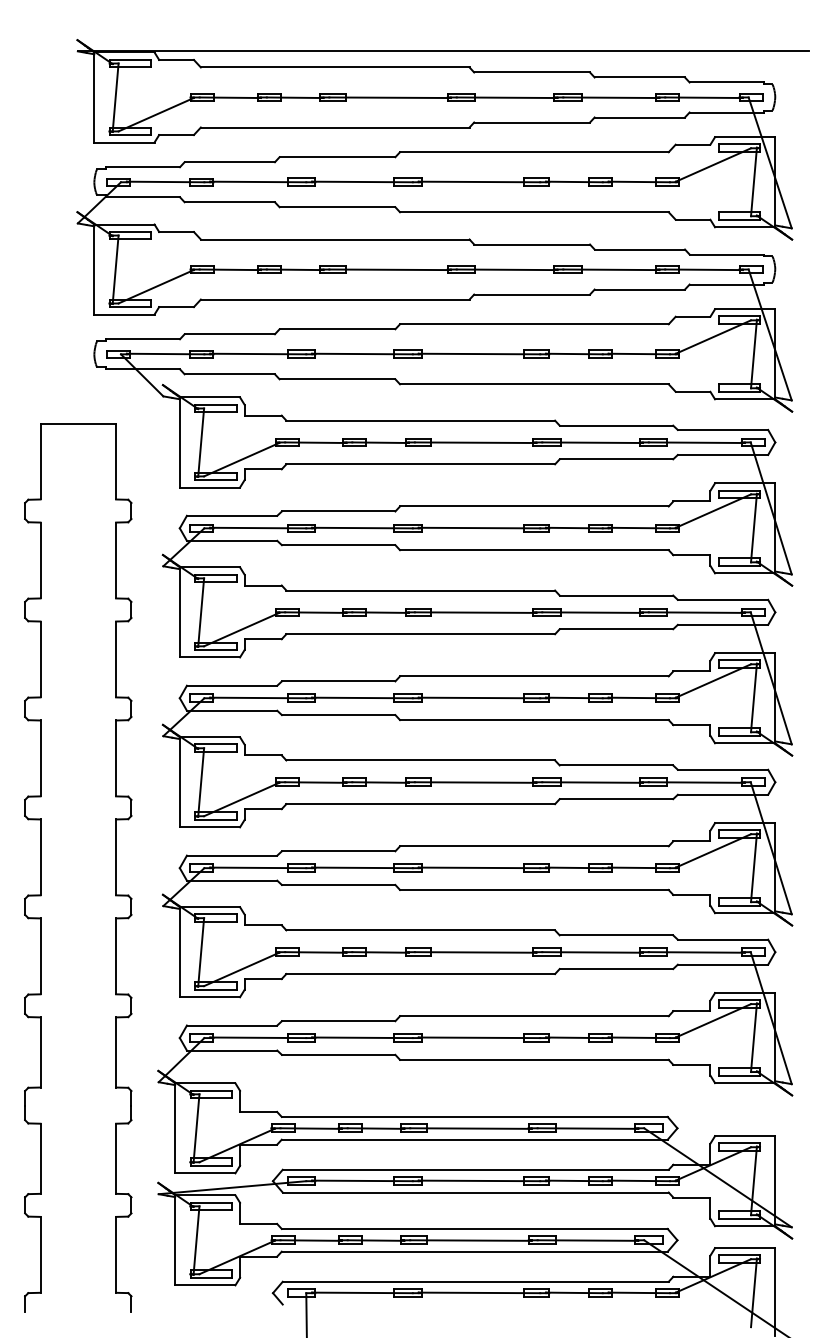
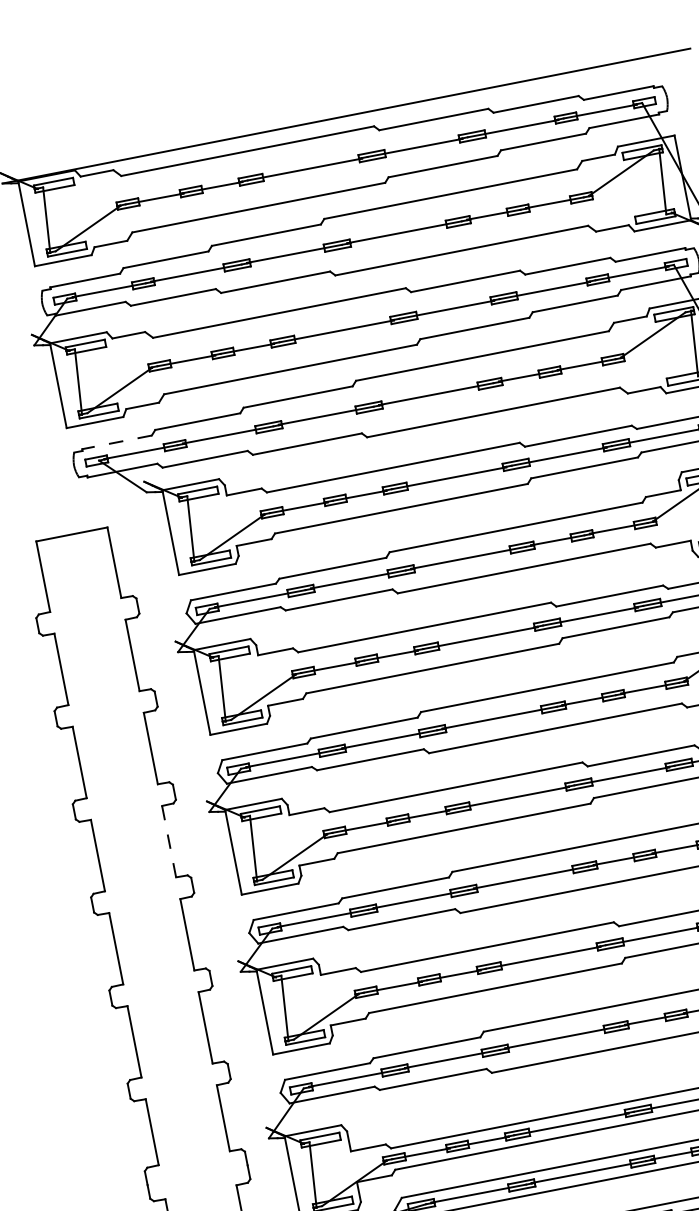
line: (142, 339) -> (116, 442), solid -> dashed
line: (116, 758) -> (169, 841), solid -> dashed

